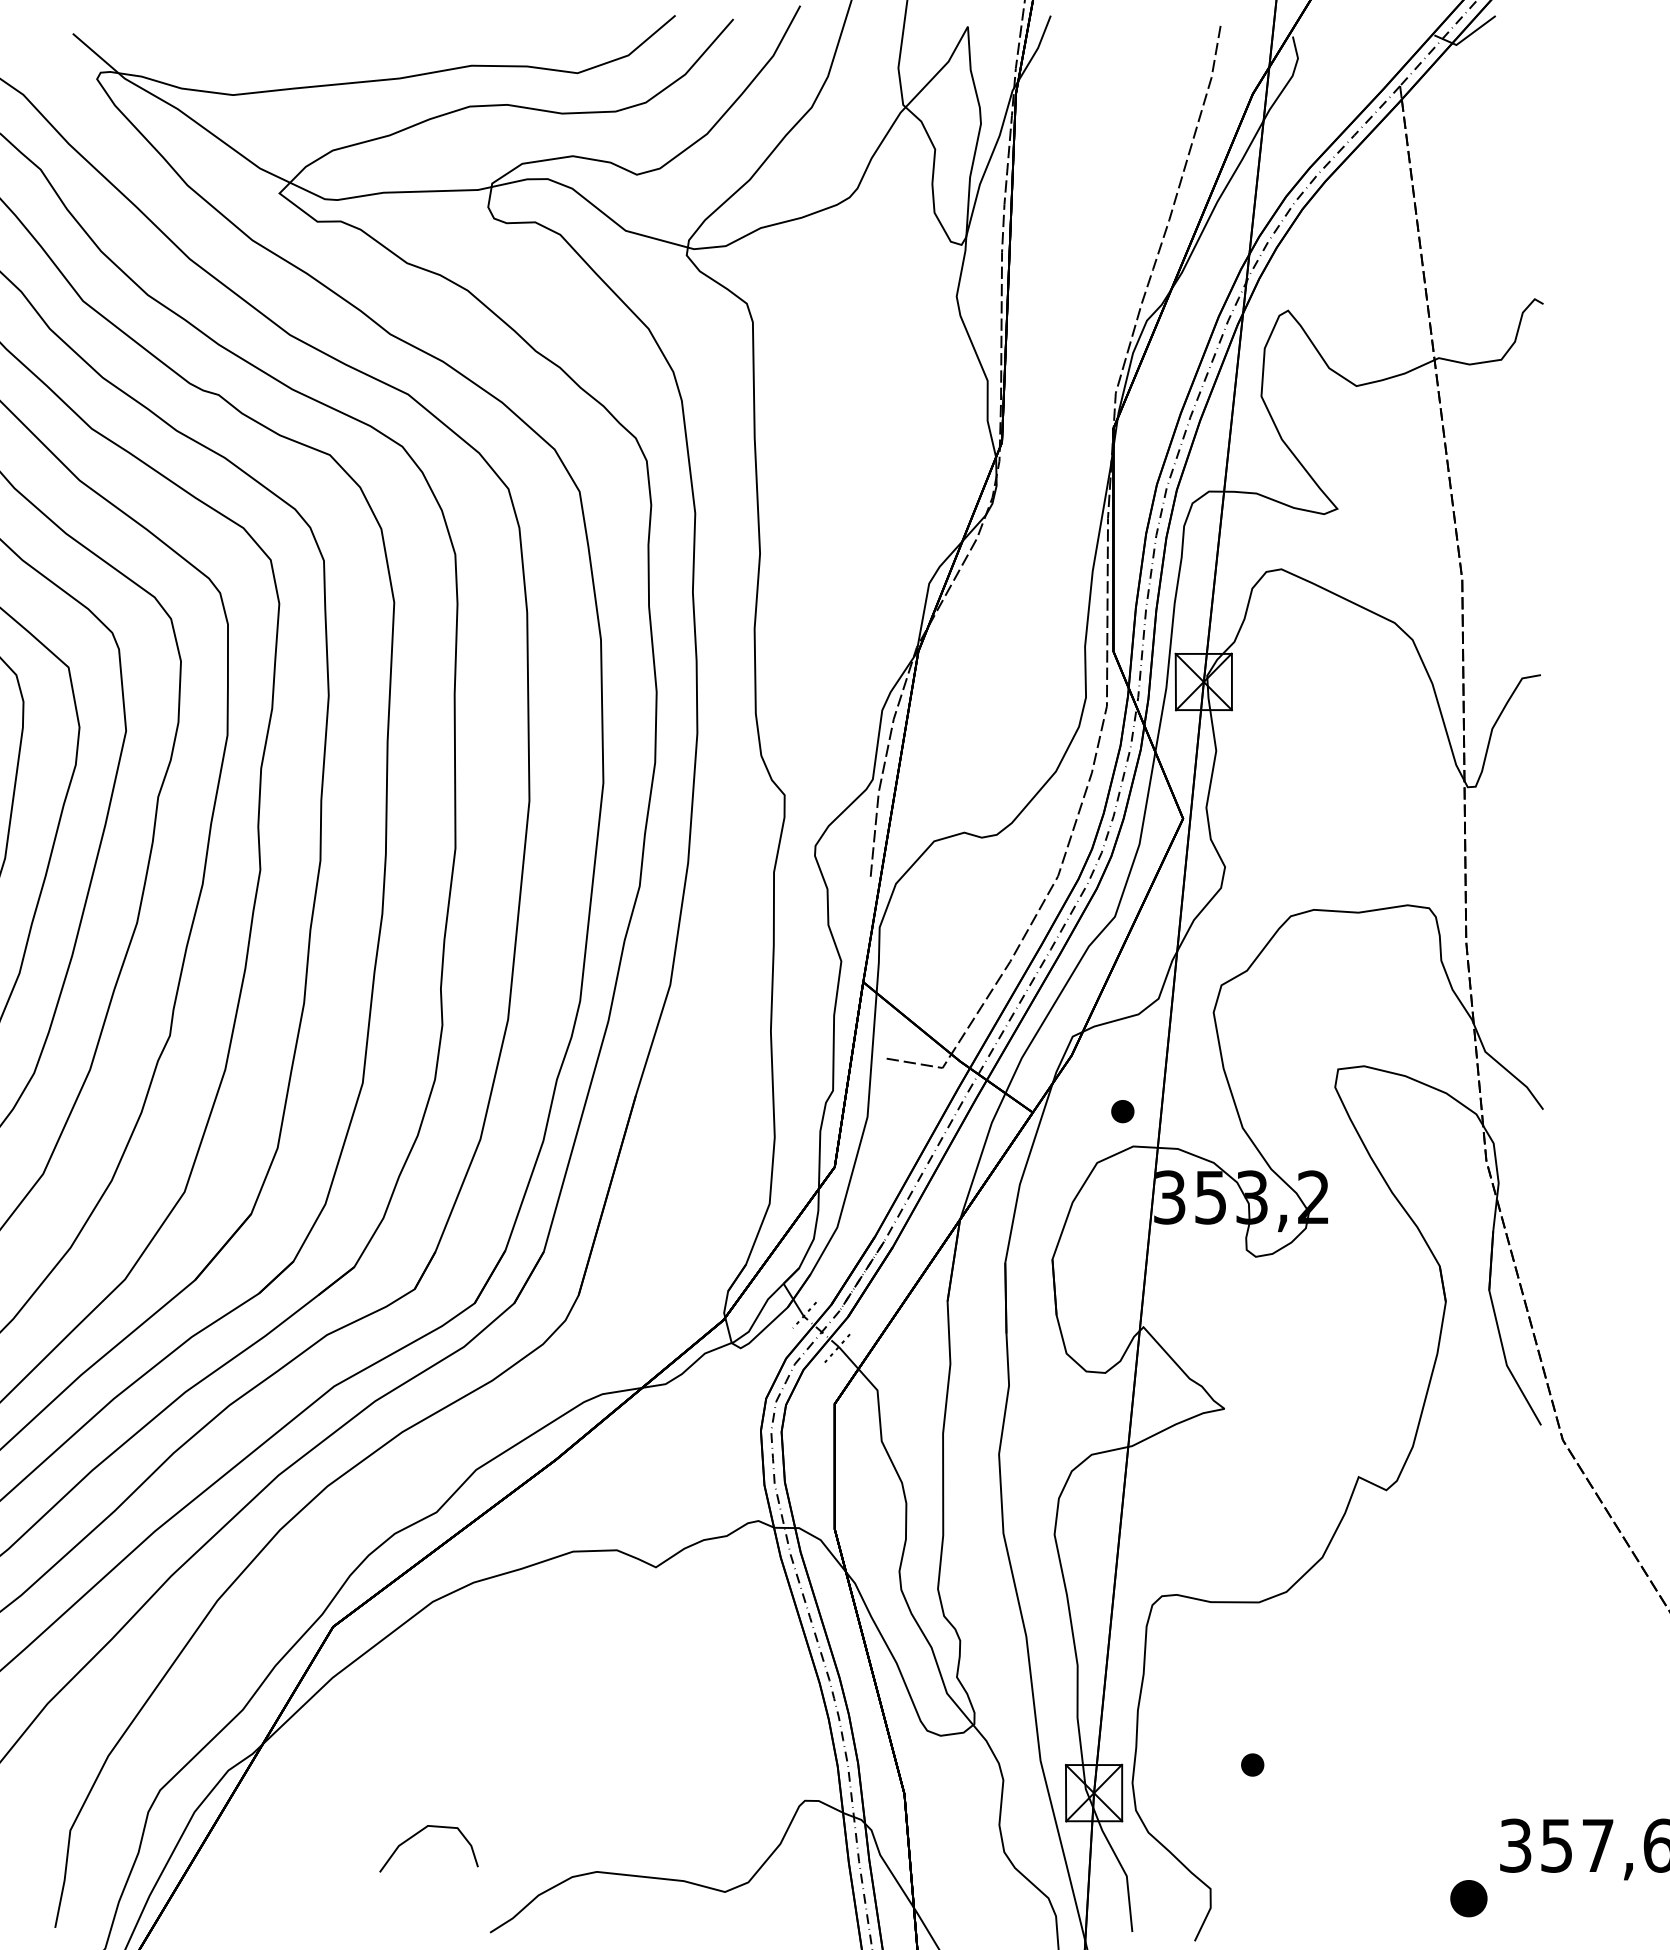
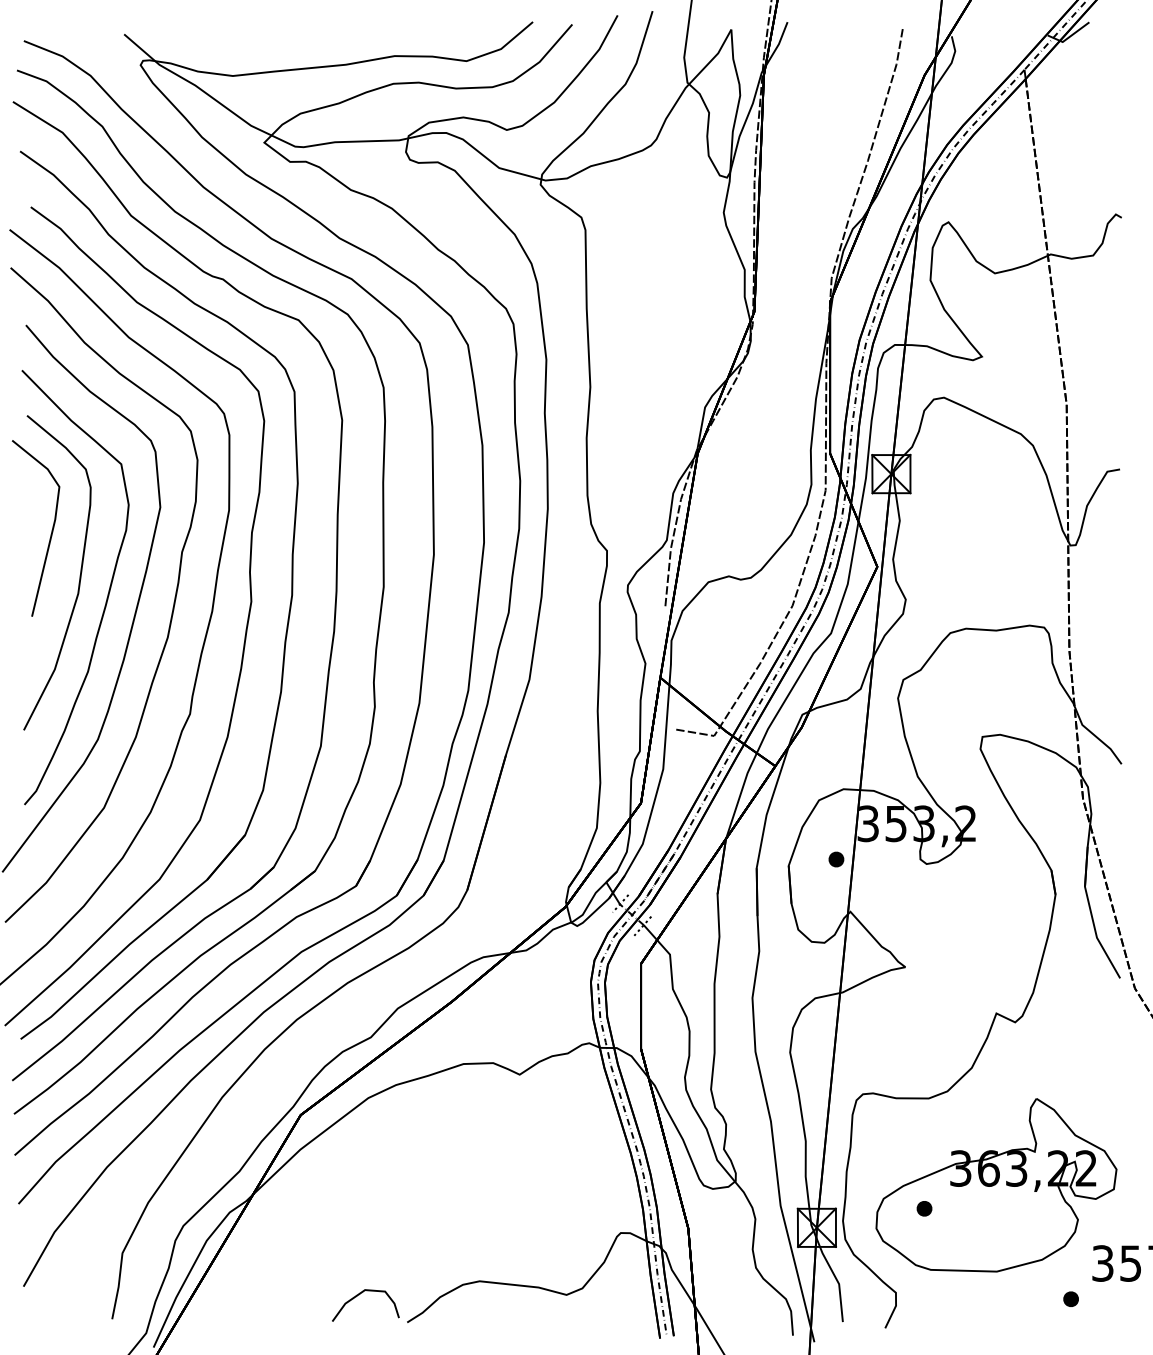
part: (1122, 1111) -> (836, 859), moved
part: (1358, 1730) -> (996, 1185), added
curve: (419, 1833) -> (359, 1295), moved
part: (1467, 1897) -> (1070, 1298), size x0.62

